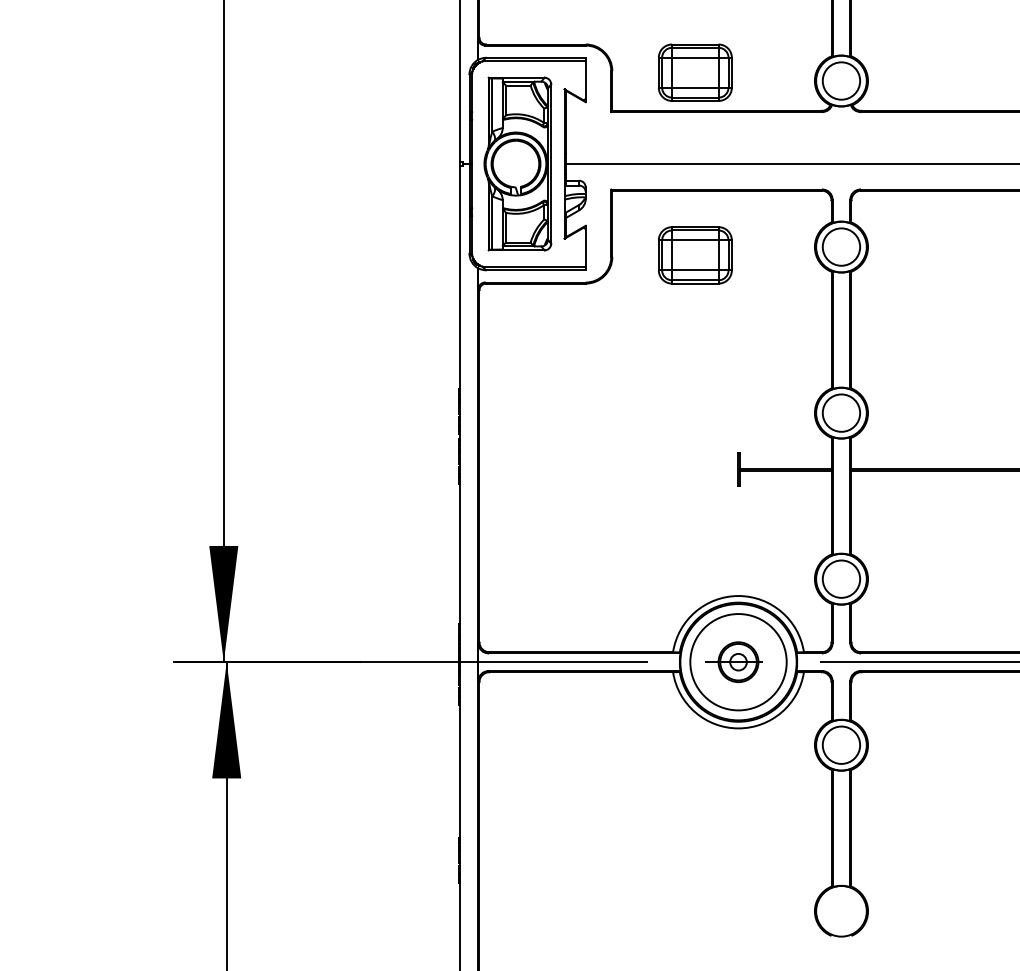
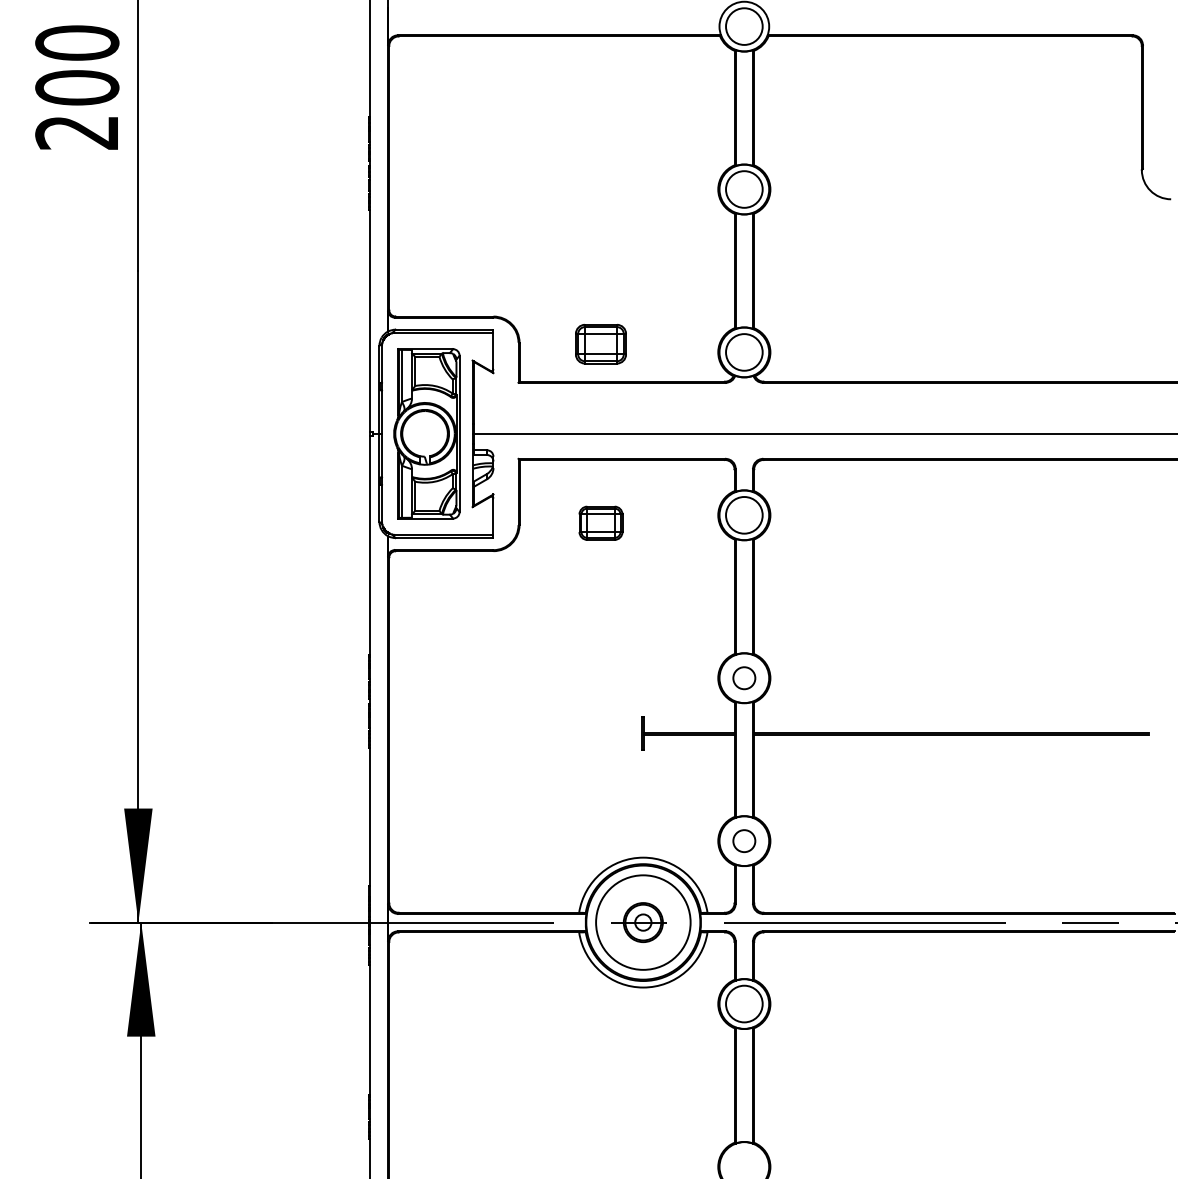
part: (694, 71) -> (600, 343), size x0.7
part: (694, 254) -> (600, 522), size x0.6
circle: (841, 412) -> (744, 677), size x0.6
circle: (841, 578) -> (744, 840), size x0.6

